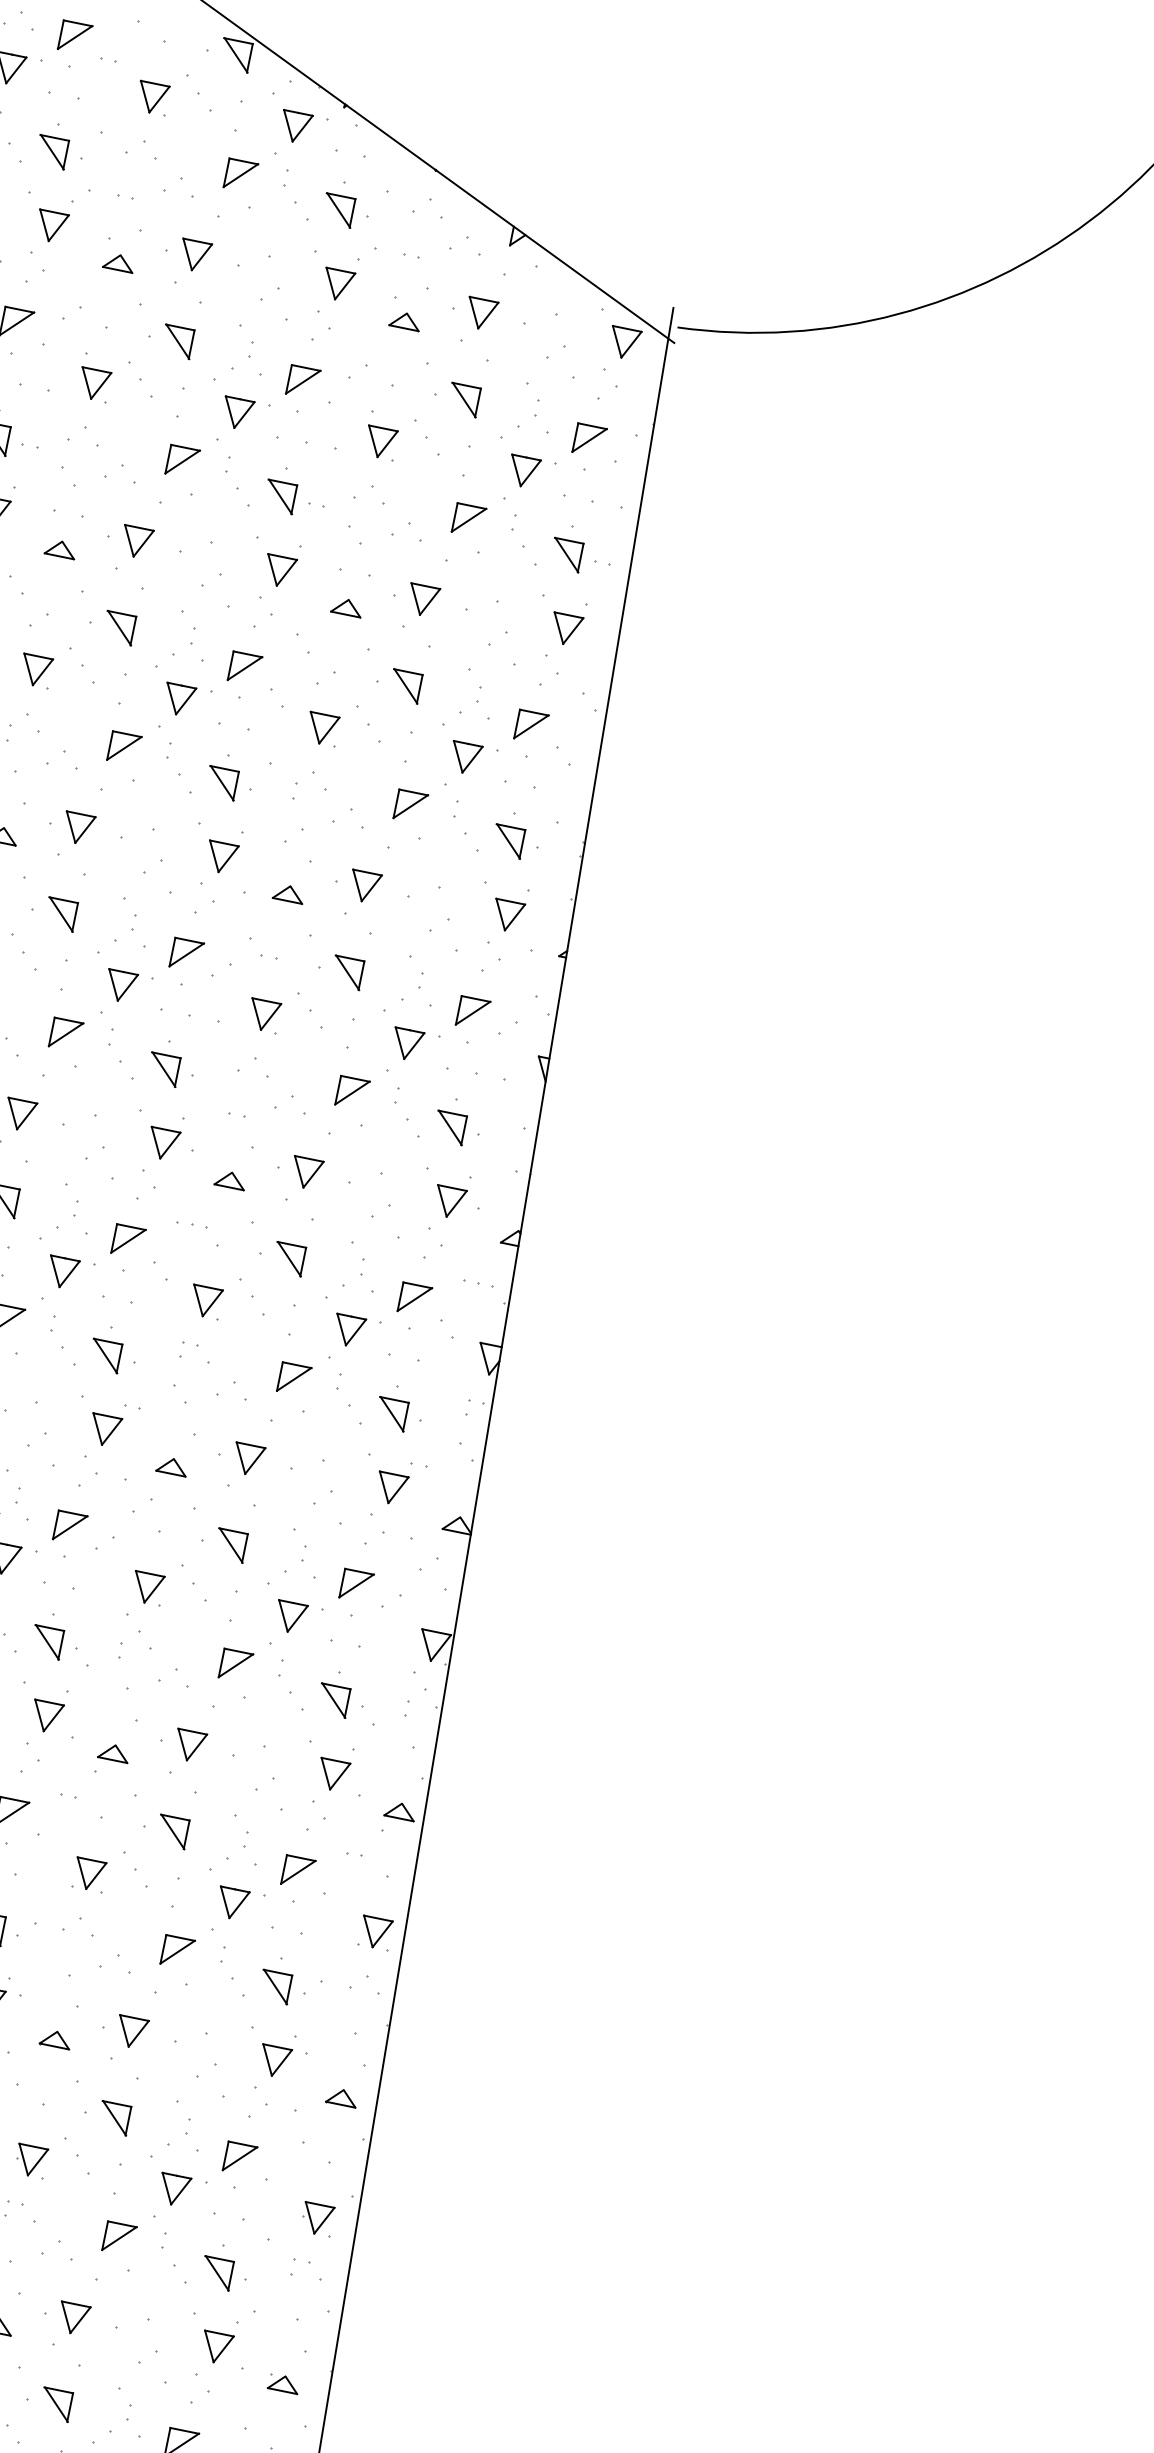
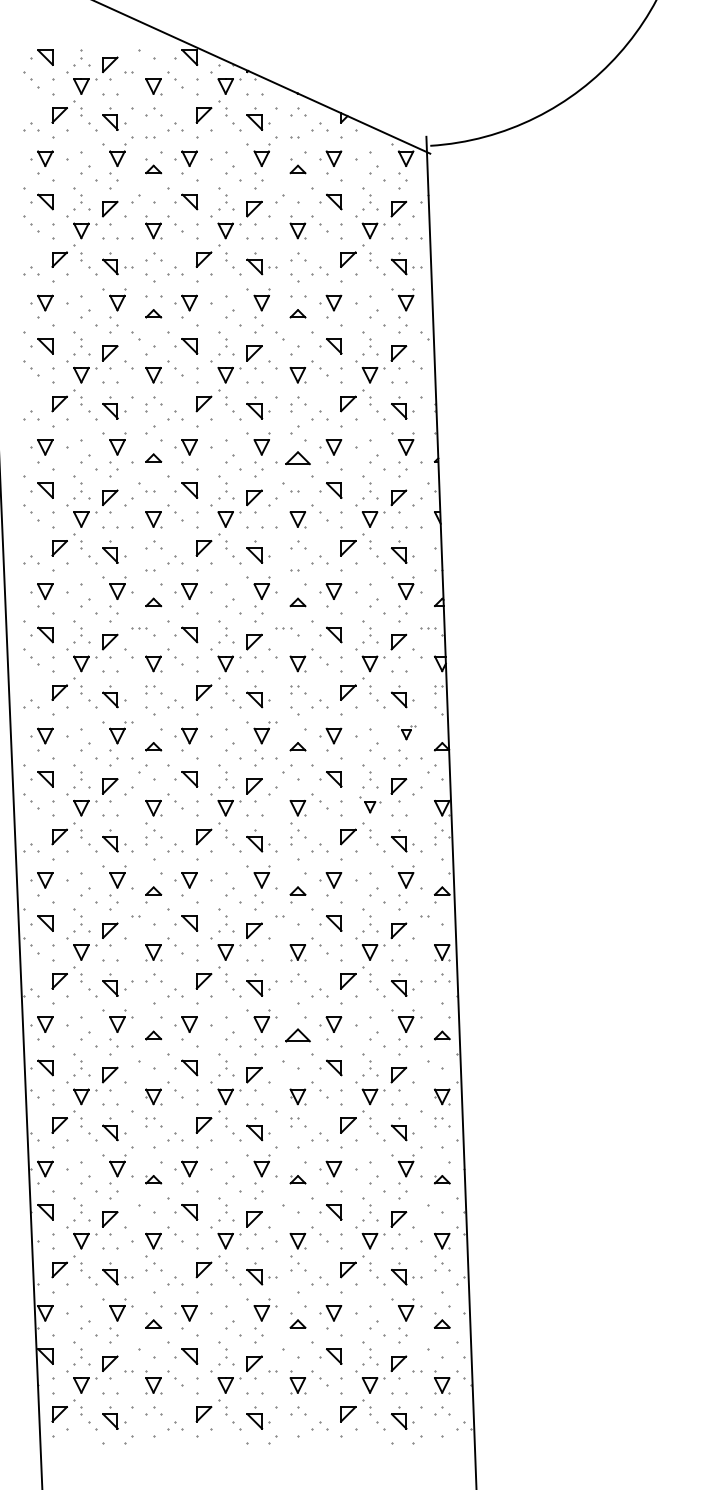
part: (288, 892) -> (297, 457), size x1.6
part: (393, 1481) -> (406, 732), size x0.6
part: (292, 1610) -> (370, 804), size x0.7
part: (54, 2039) -> (297, 1035), size x1.6

